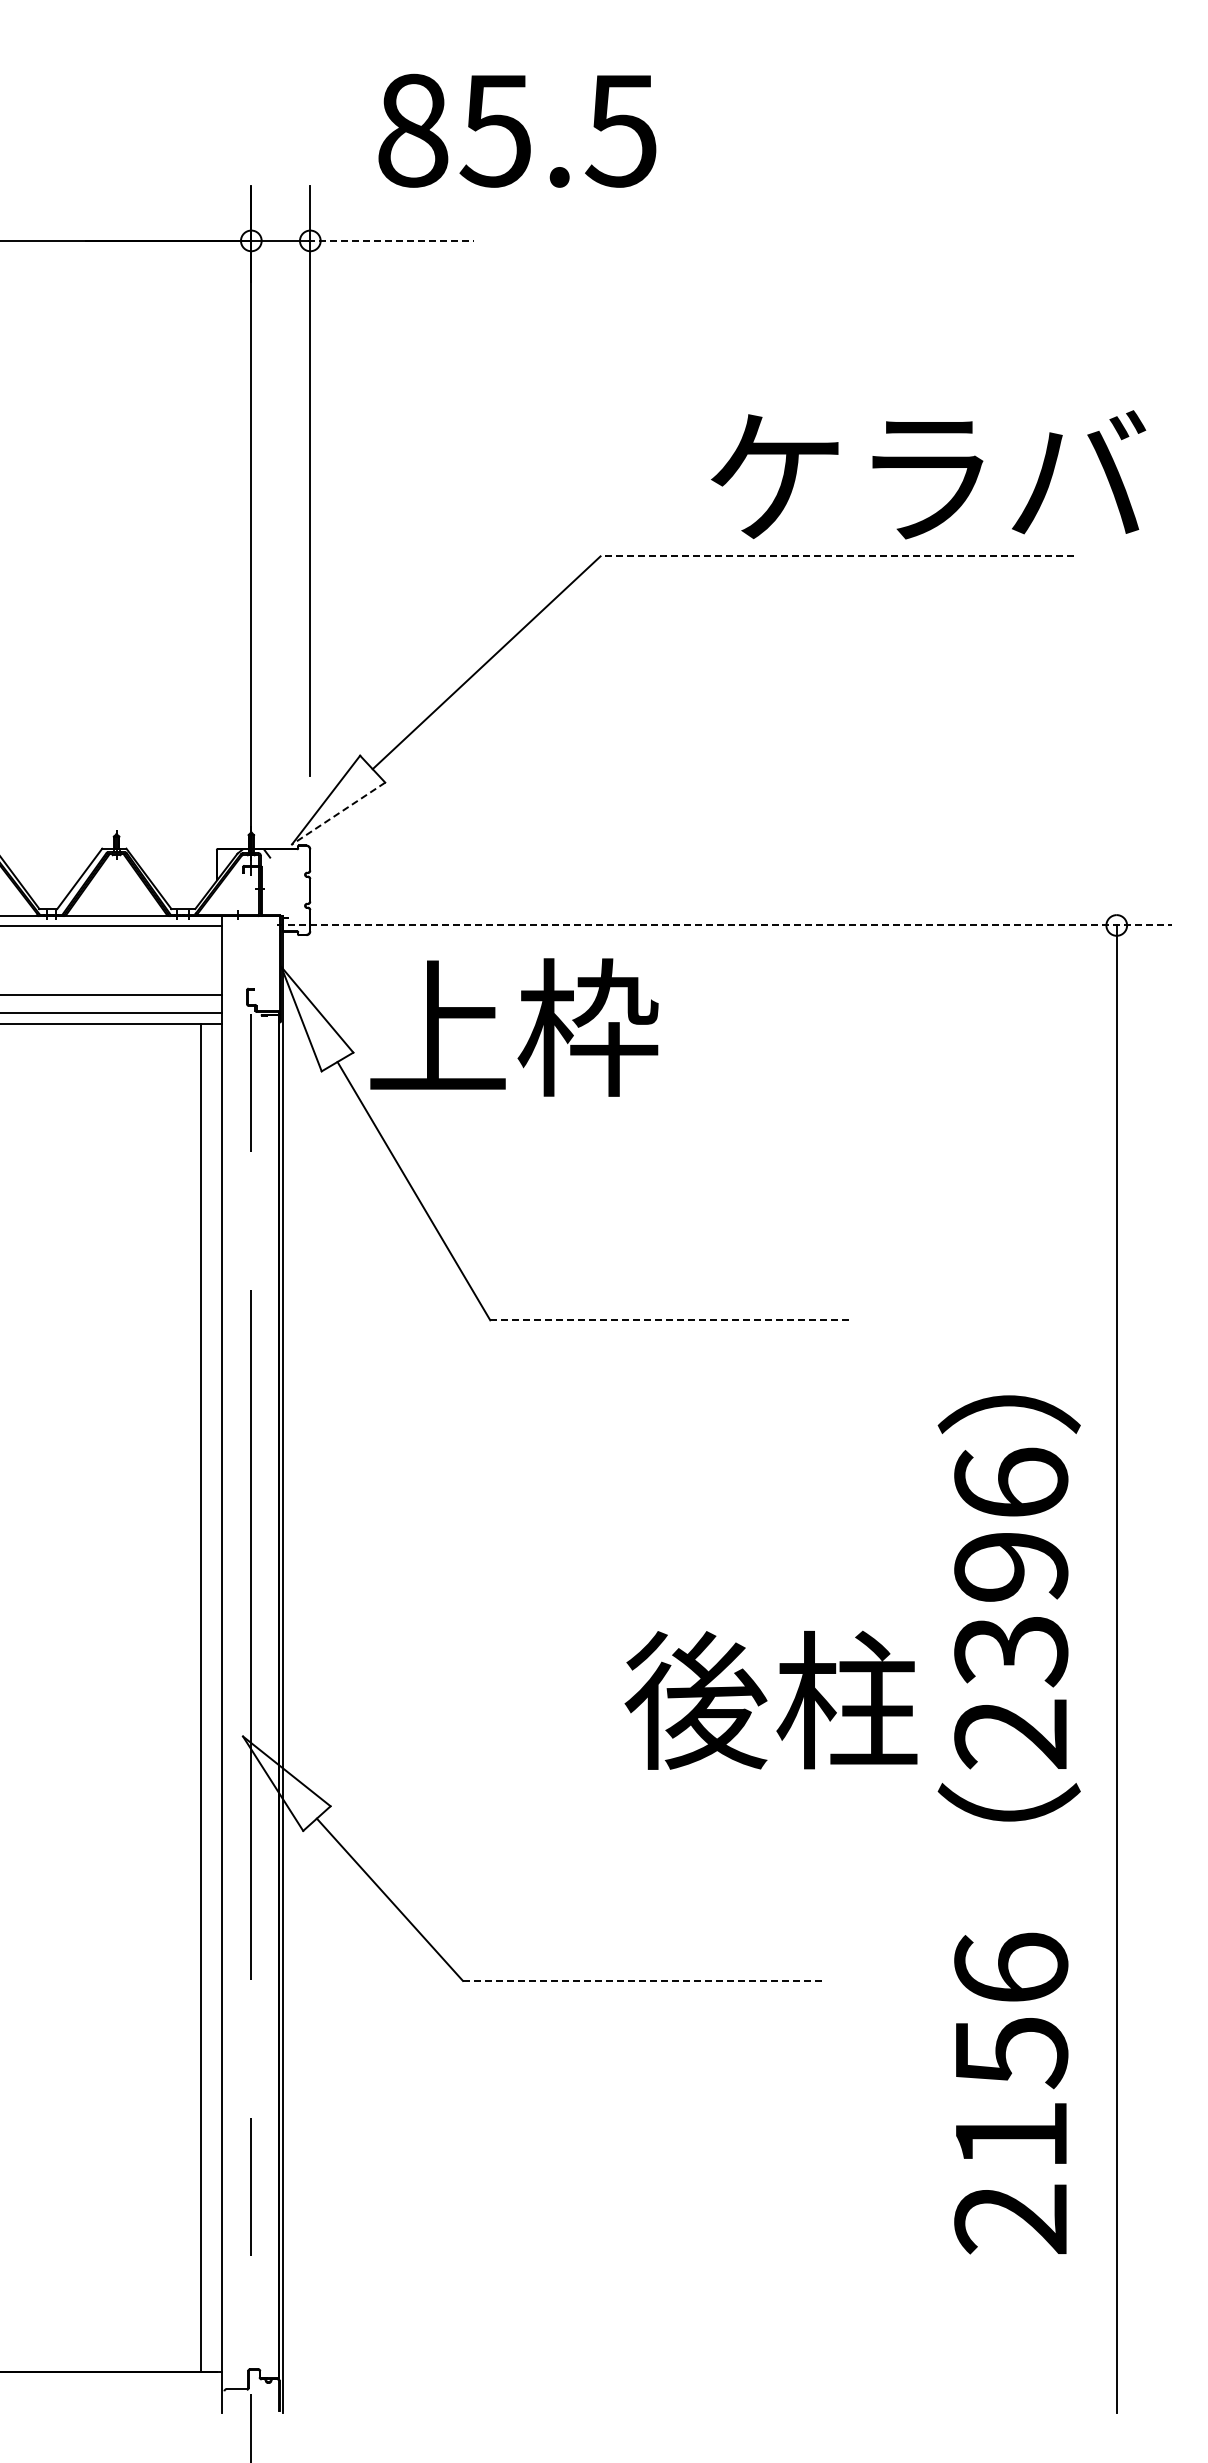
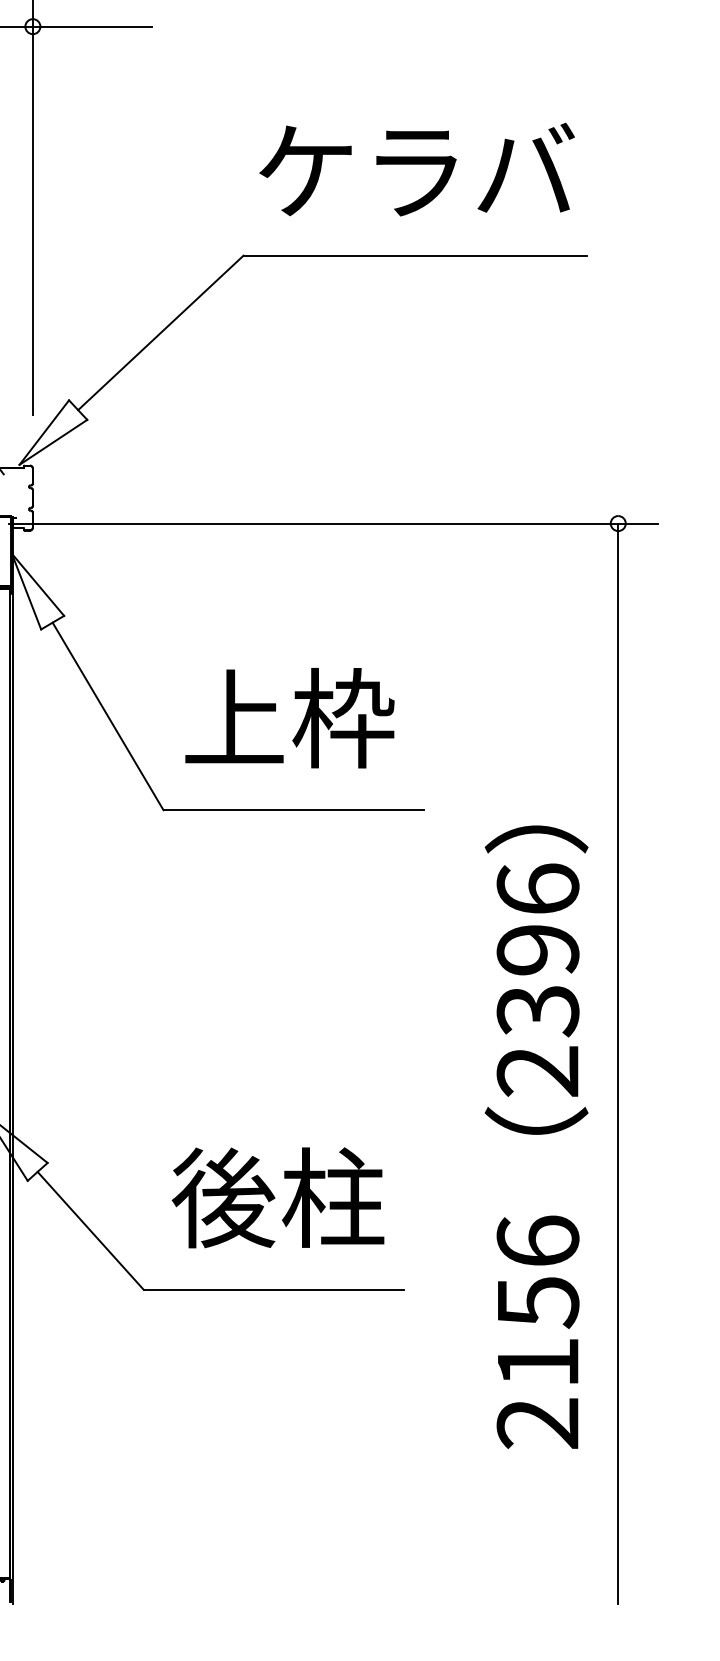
line: (391, 240) -> (91, 26), dashed -> solid
text: (928, 474) -> (417, 169), moved
line: (837, 556) -> (415, 255), dashed -> solid
line: (338, 813) -> (53, 442), dashed -> solid
line: (725, 925) -> (334, 523), dashed -> solid
text: (514, 1027) -> (289, 718), moved
line: (670, 1320) -> (294, 810), dashed -> solid
text: (770, 1699) -> (277, 1197), moved
text: (1008, 1824) -> (536, 1136), moved
line: (641, 1980) -> (273, 1289), dashed -> solid

